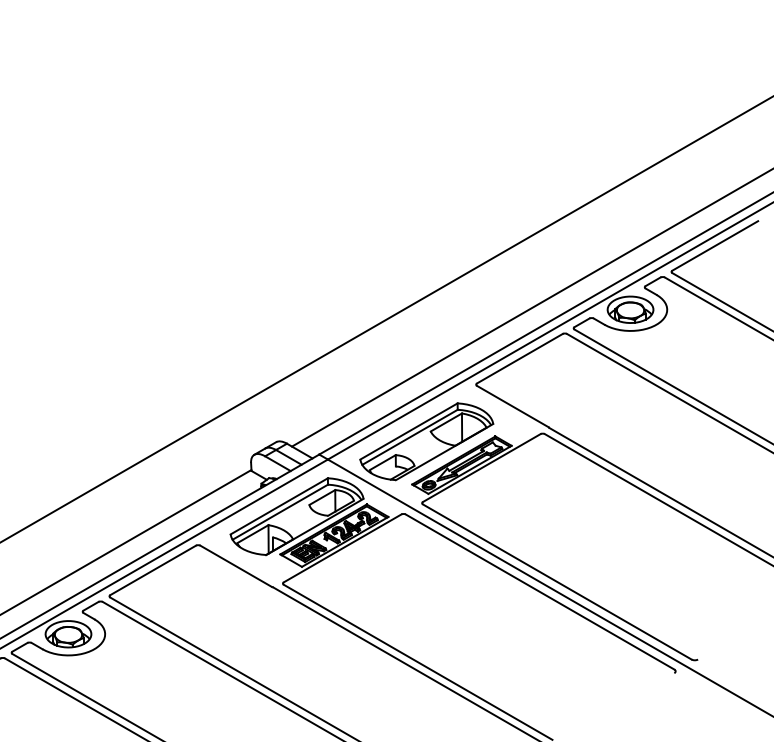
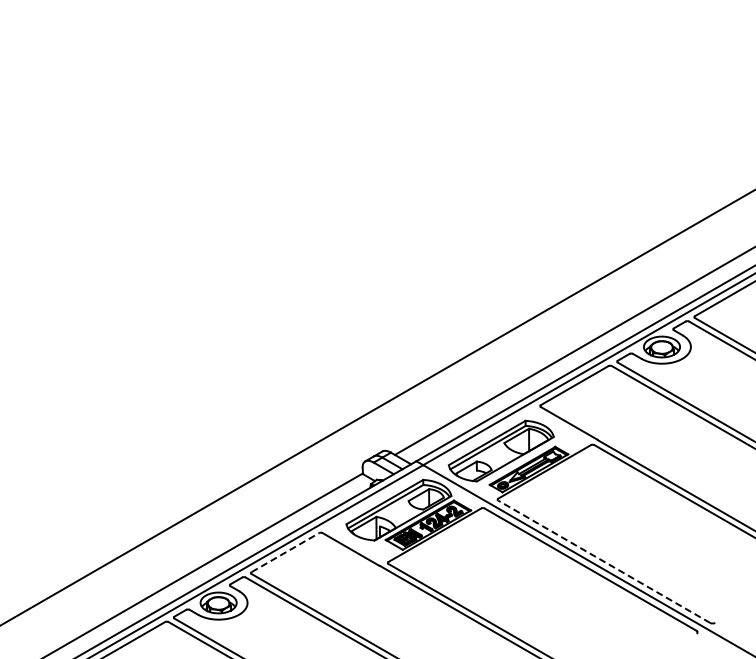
line: (153, 570) -> (285, 552), solid -> dashed
line: (556, 581) -> (603, 561), solid -> dashed

